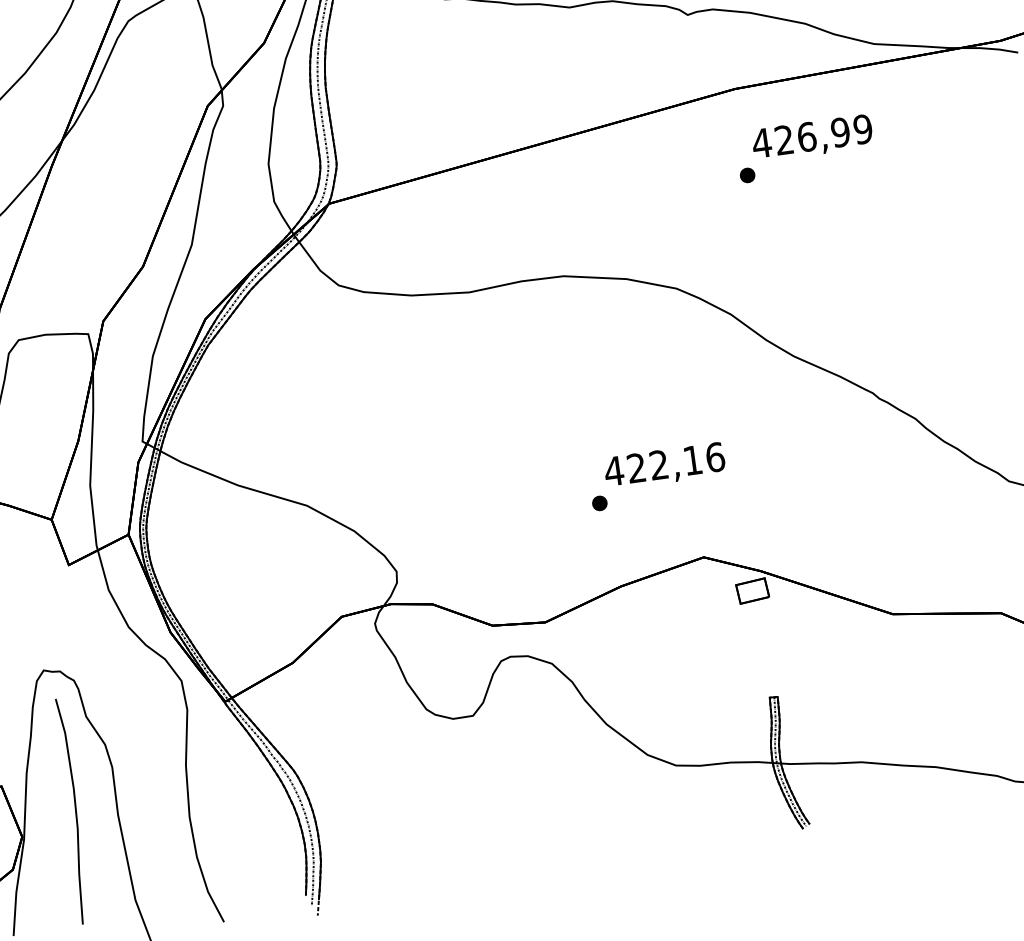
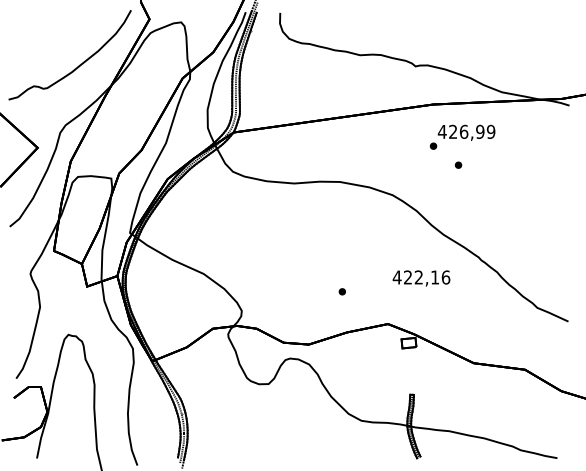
part: (804, 206) -> (458, 164), added
text: (664, 466) -> (421, 278), moved
curve: (73, 811) -> (73, 403), removed

